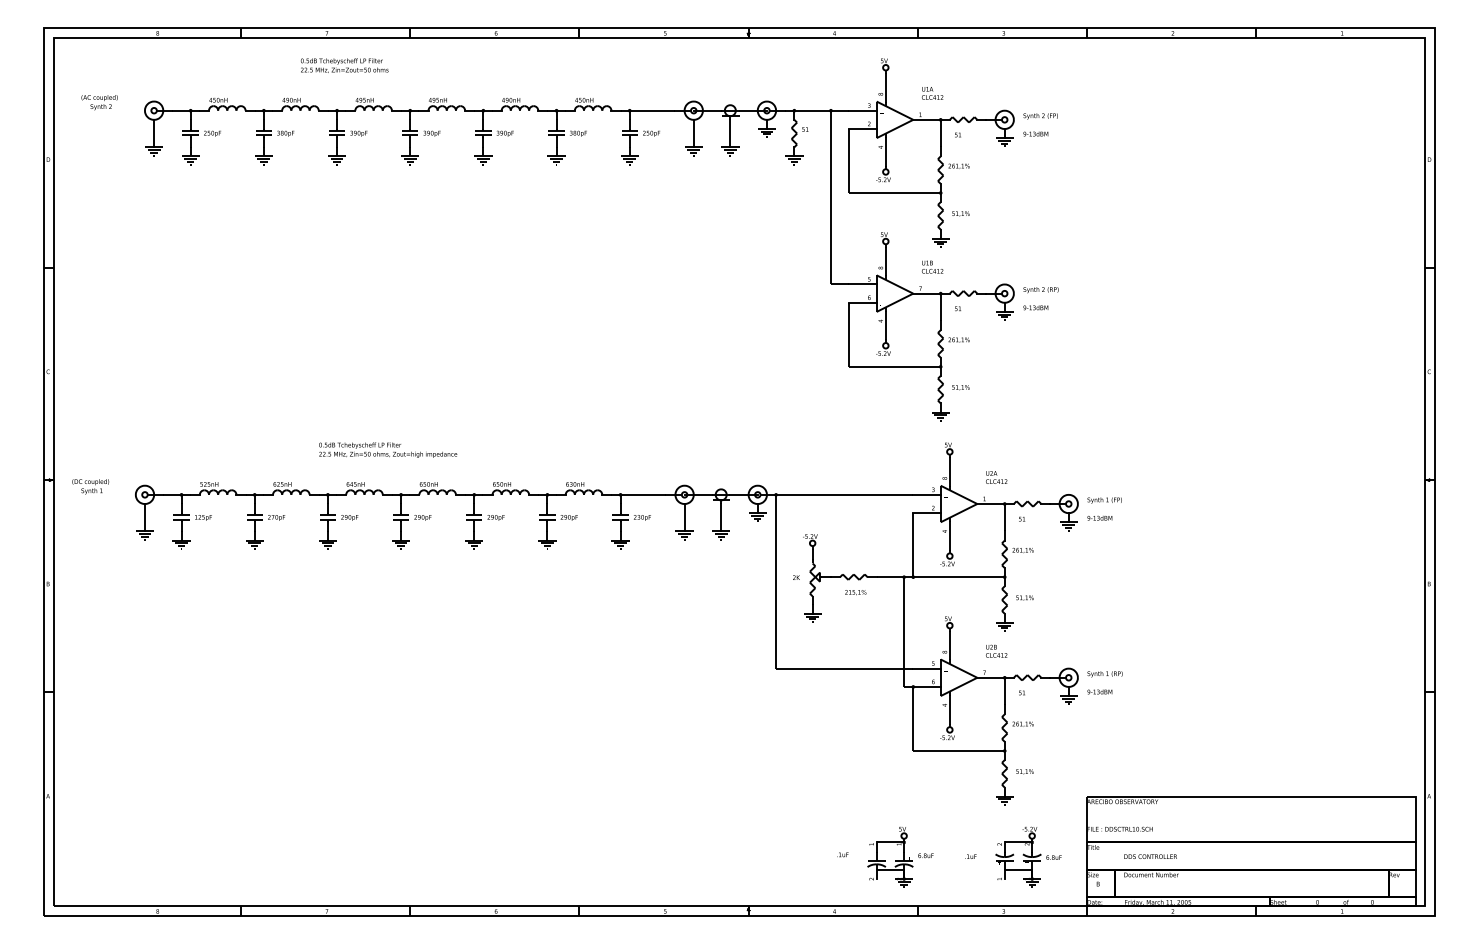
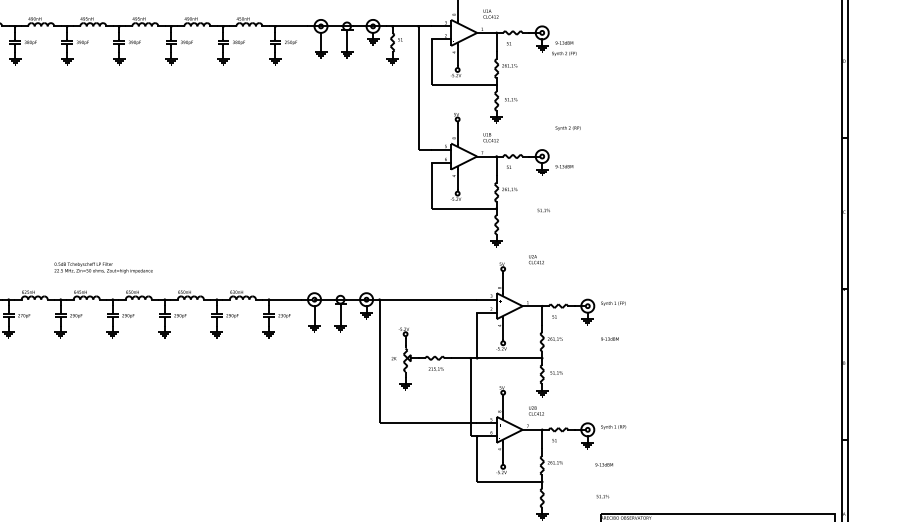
text: (1040, 116) -> (564, 54), moved
text: (1040, 290) -> (567, 128), moved
text: (960, 387) -> (543, 210), moved
text: (996, 477) -> (536, 259), moved
text: (1099, 517) -> (609, 338), moved
text: (1099, 691) -> (603, 464), moved
text: (1024, 771) -> (602, 496), moved

